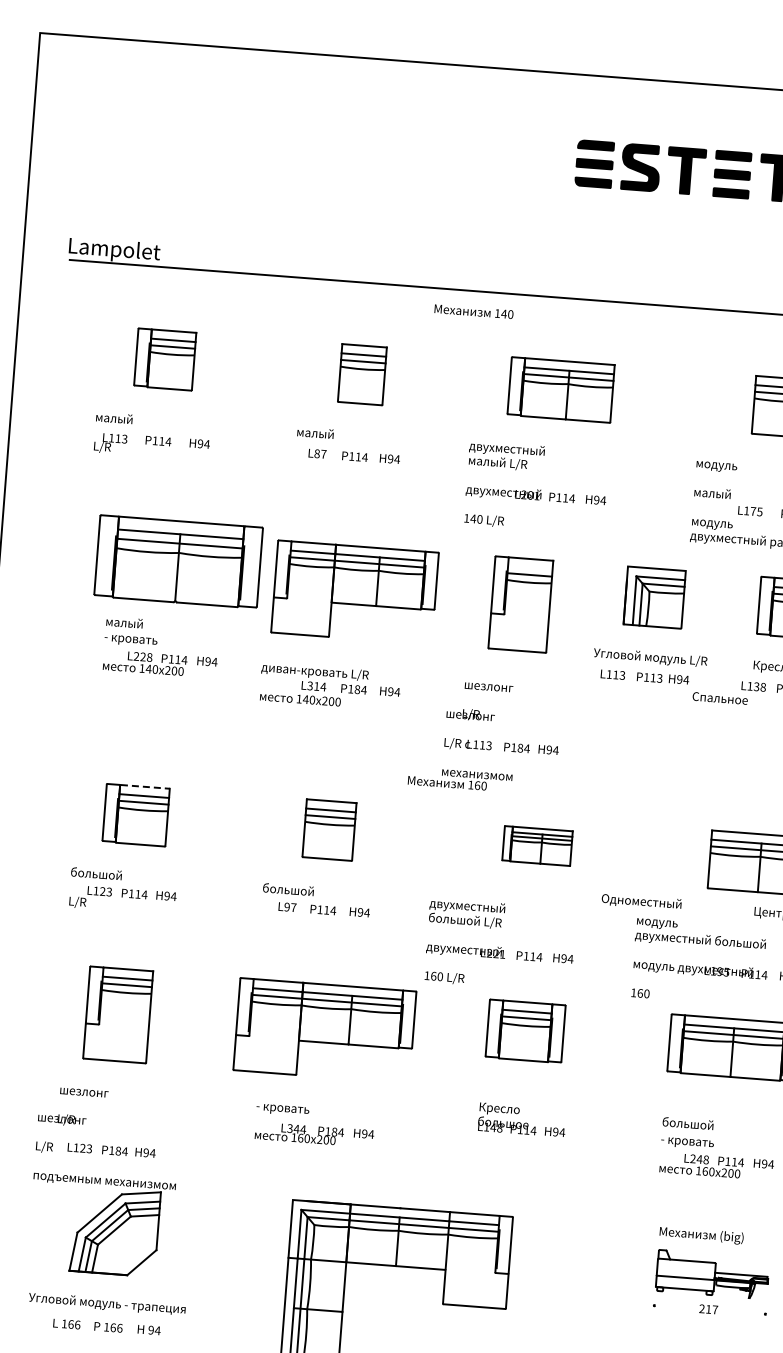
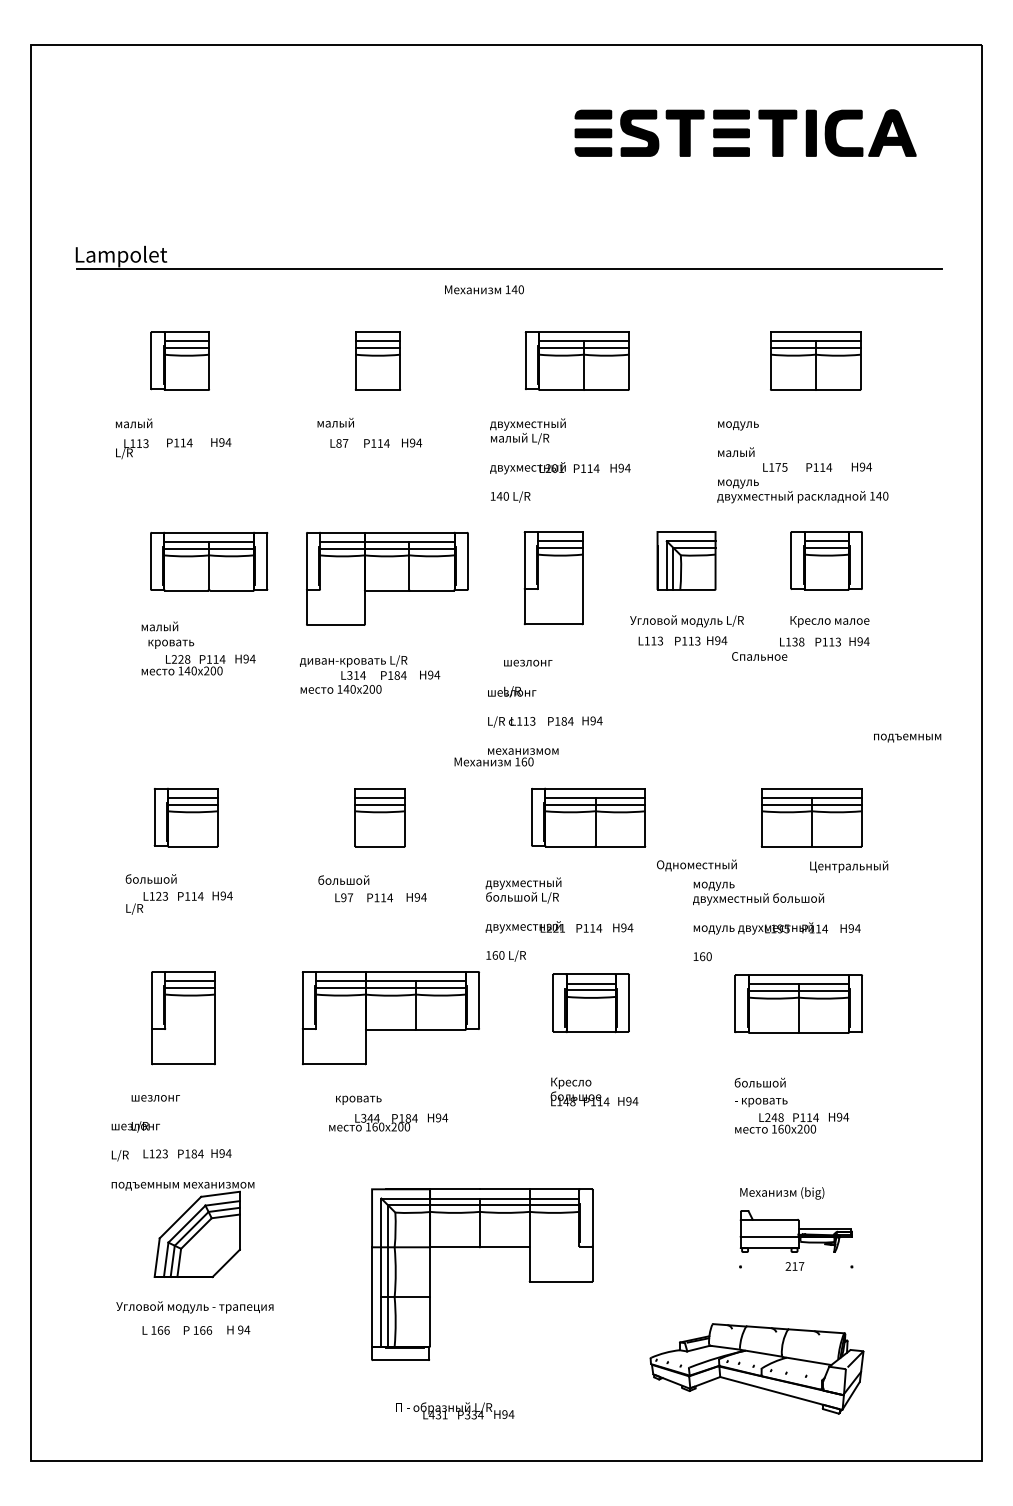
part: (179, 561) -> (209, 561), size x0.71
line: (529, 568) -> (559, 541), added
line: (145, 786) -> (193, 788), dashed -> solid
part: (537, 845) -> (588, 817), size x1.67

